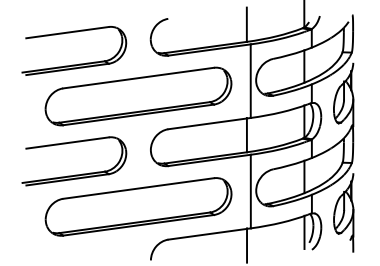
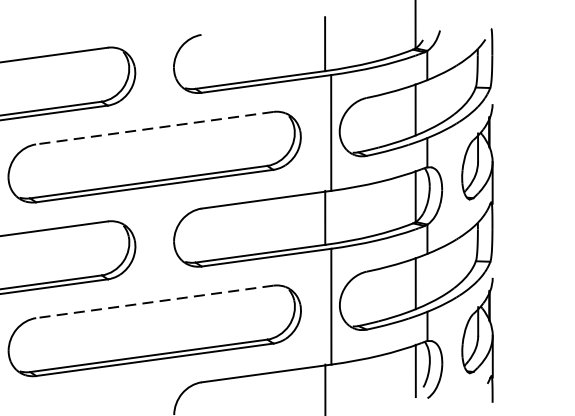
line: (138, 78) -> (154, 128), solid -> dashed
line: (138, 188) -> (154, 301), solid -> dashed

